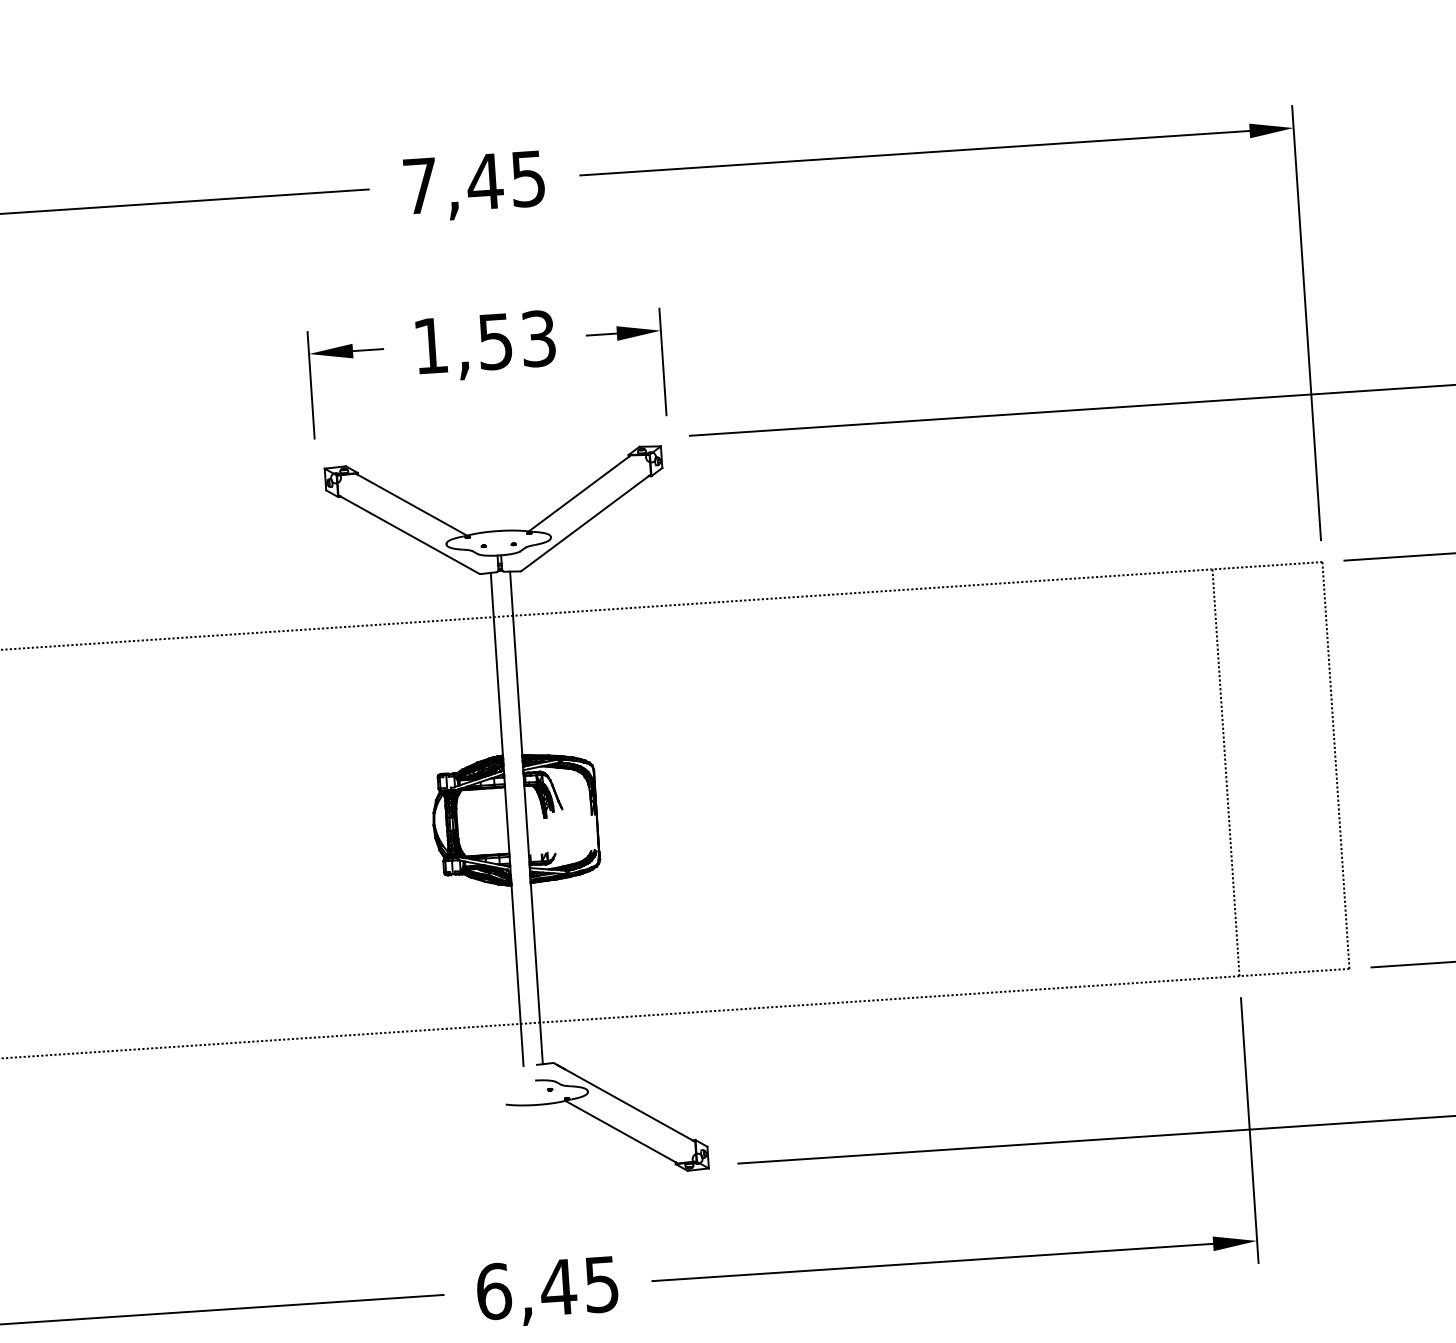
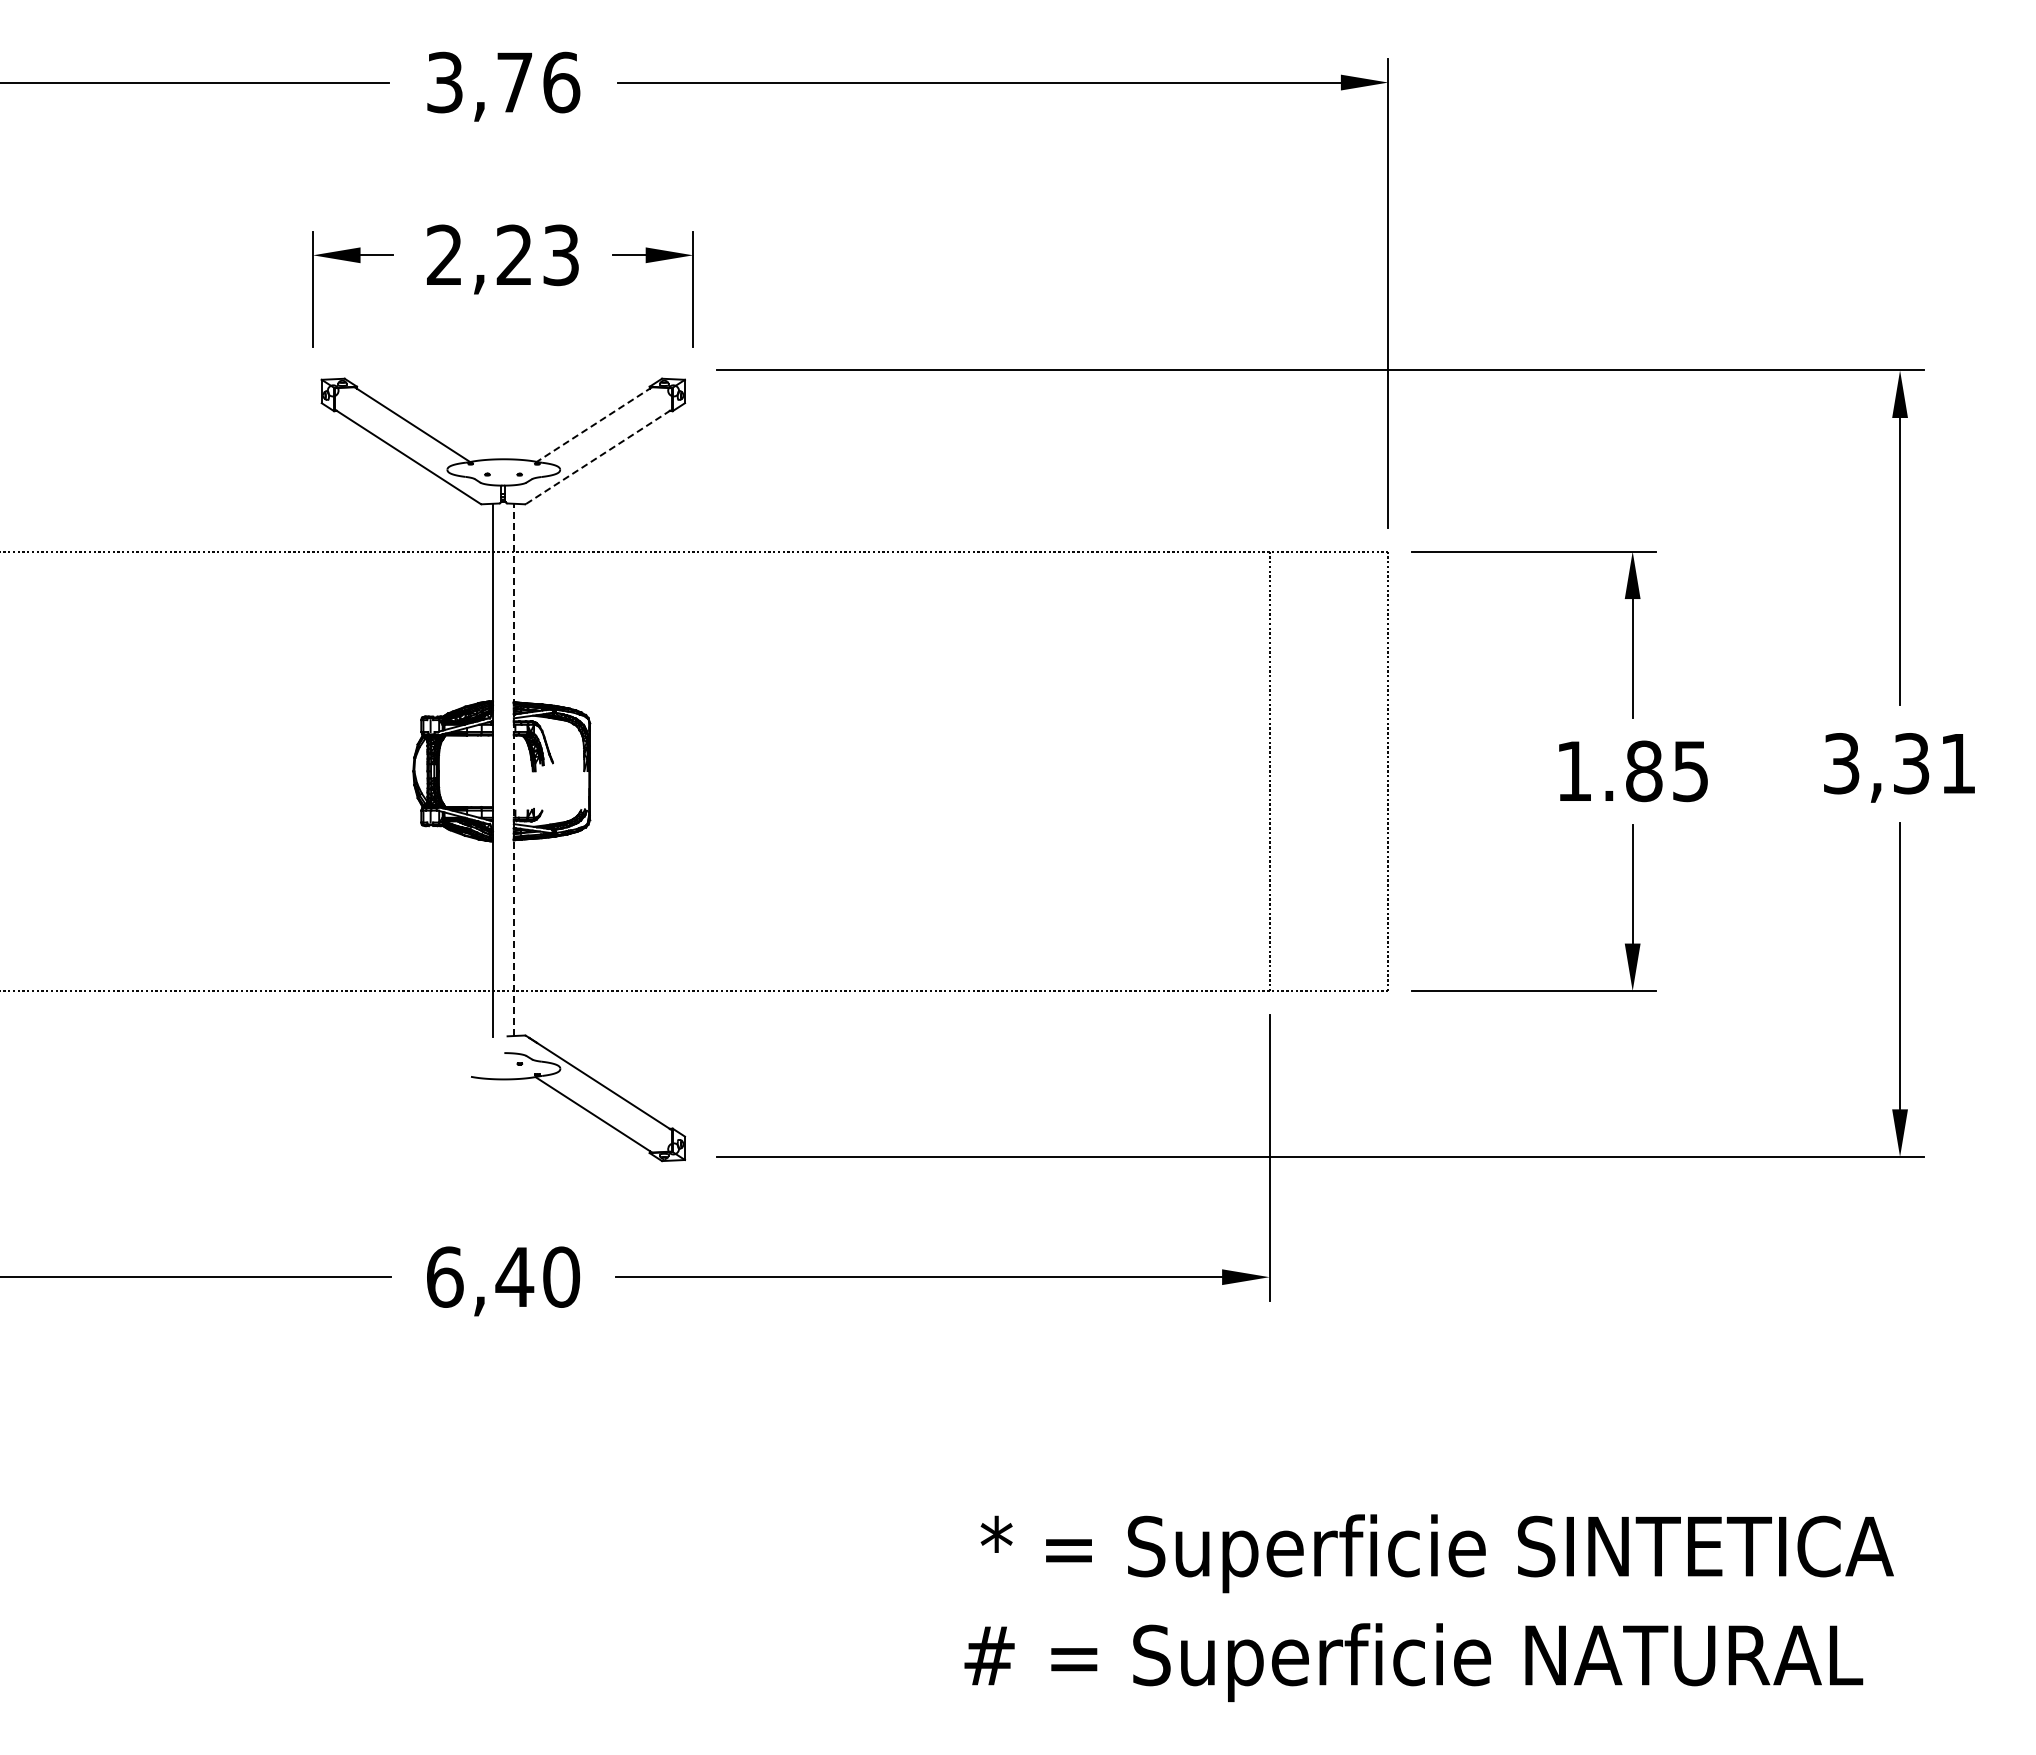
text: (474, 182) -> (503, 82), 7,45 -> 3,76
text: (463, 343) -> (479, 255), 1,53 -> 2,23
line: (579, 493) -> (594, 424), solid -> dashed
line: (586, 522) -> (599, 456), solid -> dashed
line: (526, 817) -> (513, 769), solid -> dashed
text: (601, 1283) -> (561, 1276), 6,45 -> 6,40

